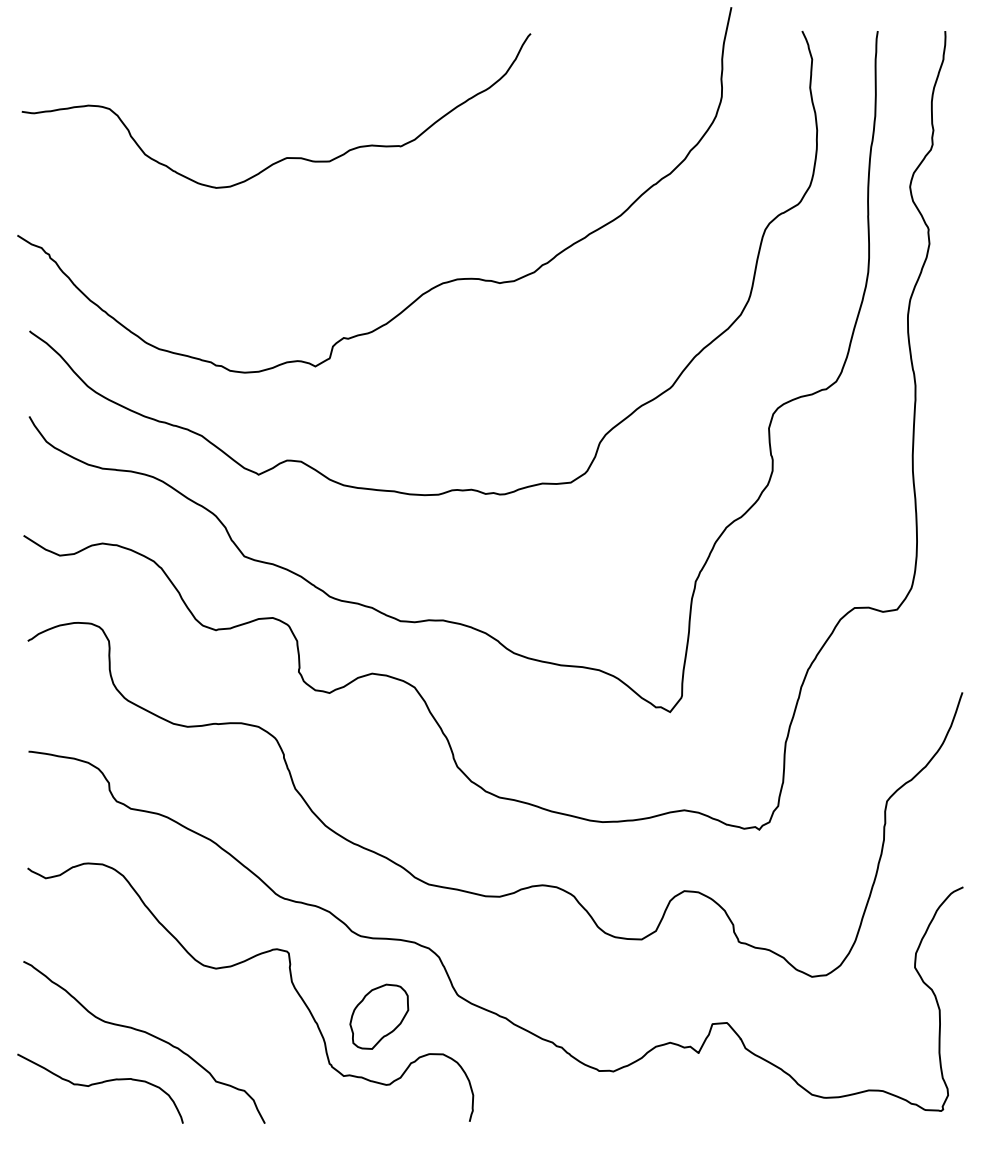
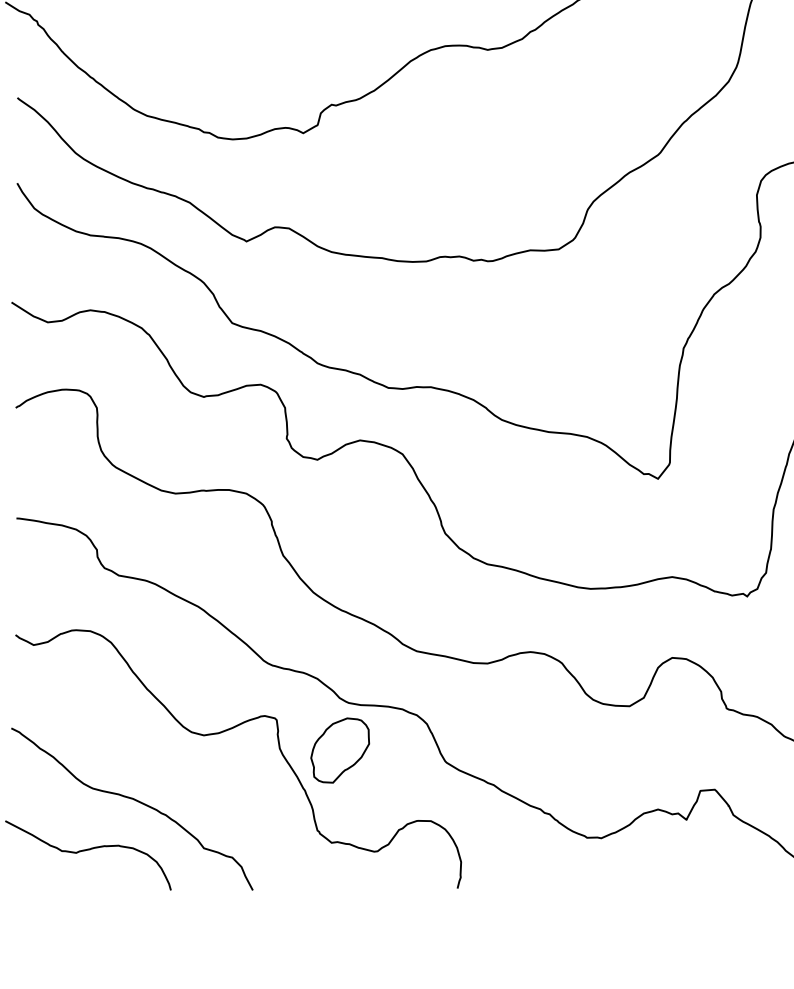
part: (379, 1016) -> (340, 750), moved

